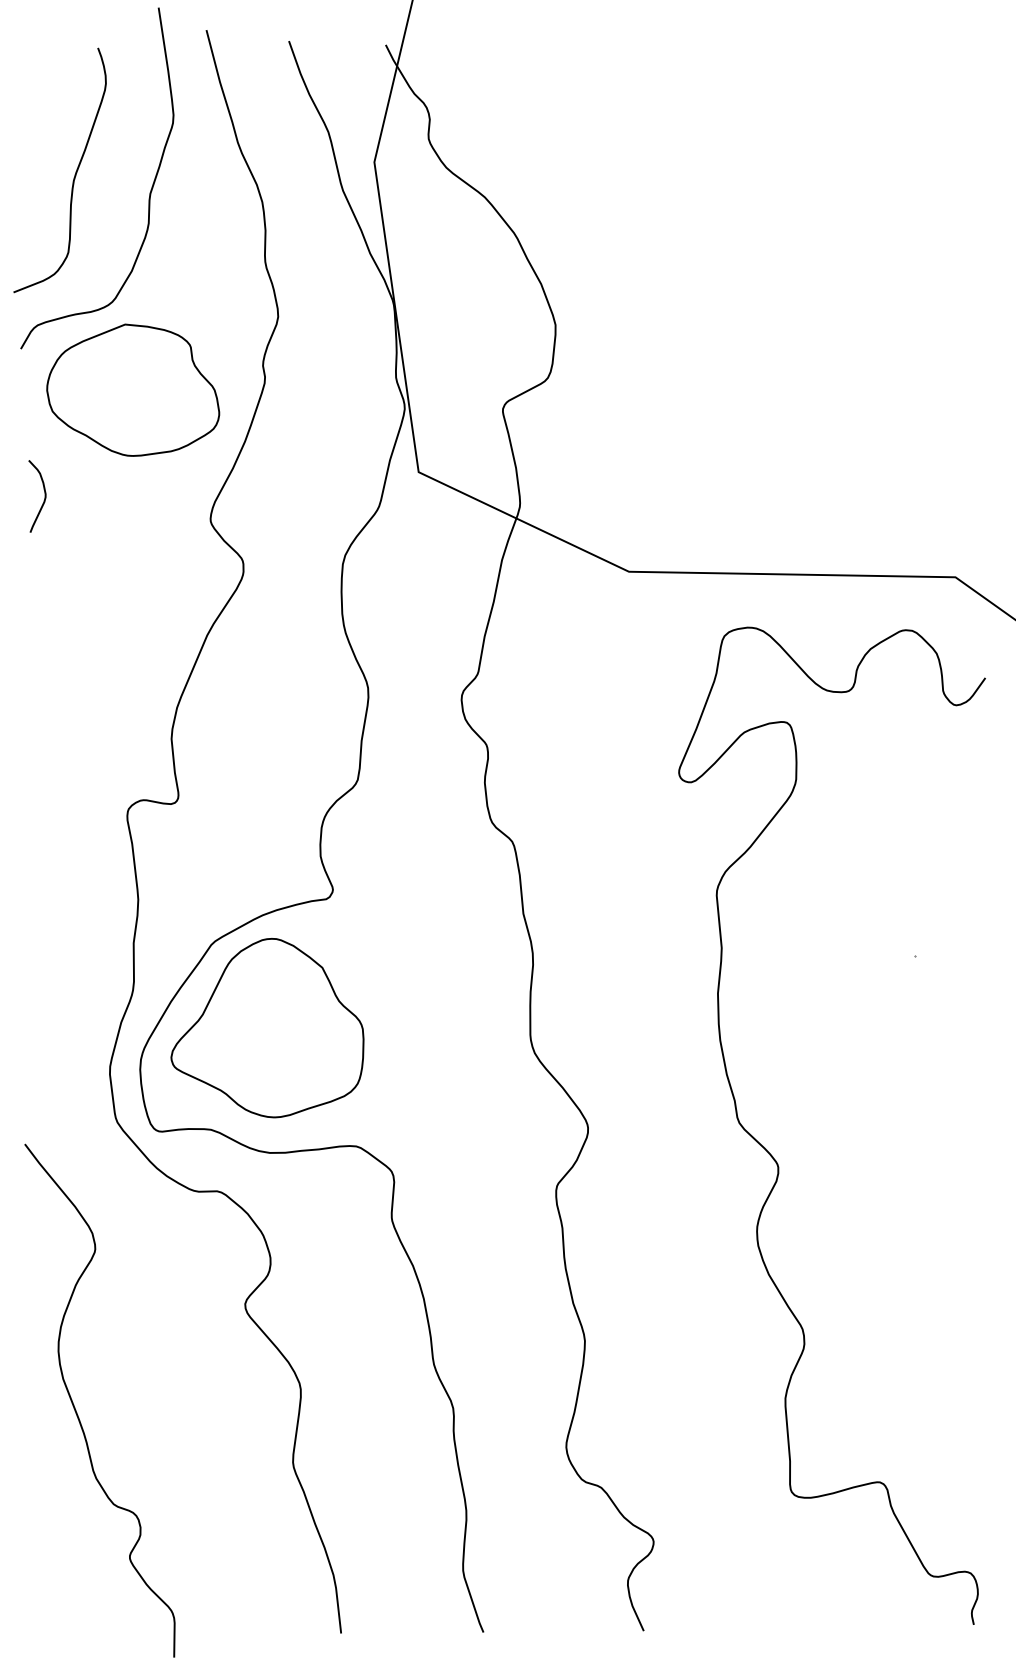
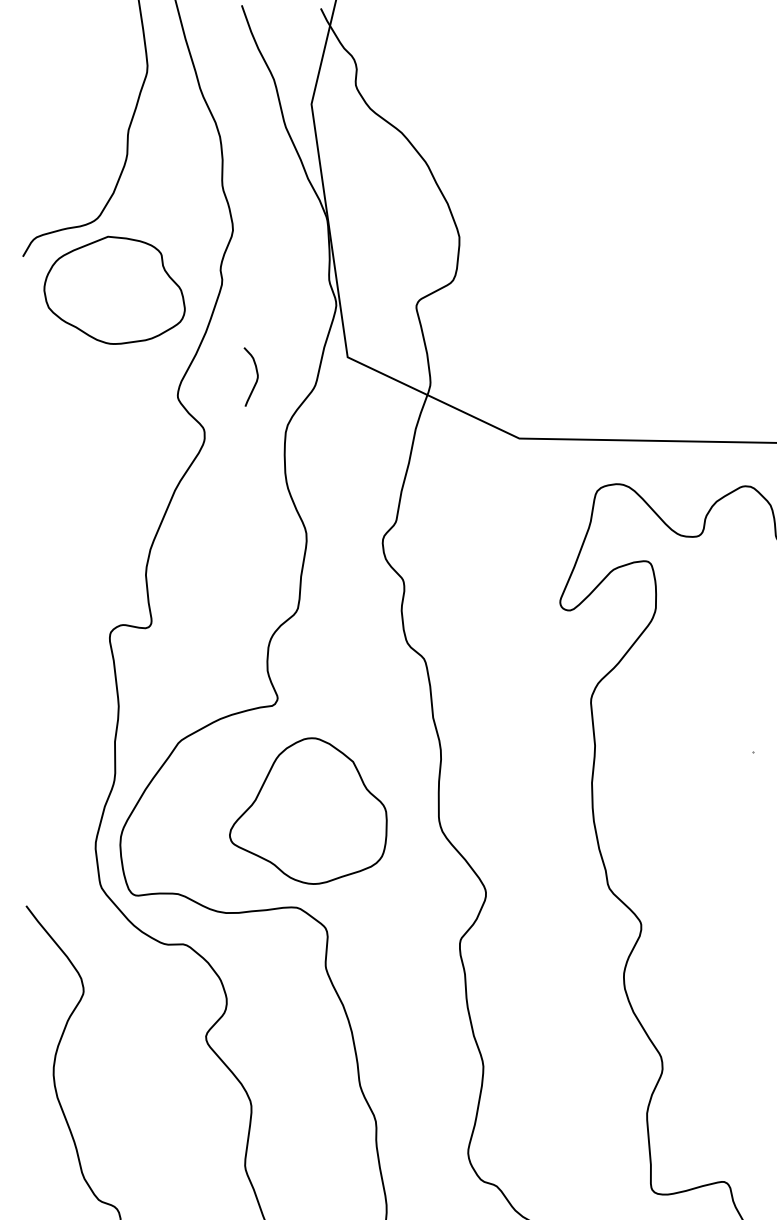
curve: (74, 174) -> (66, 114), removed
curve: (44, 496) -> (256, 377), moved
part: (267, 1028) -> (308, 811), moved

